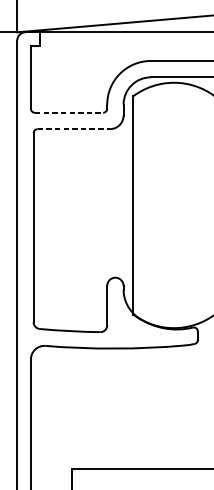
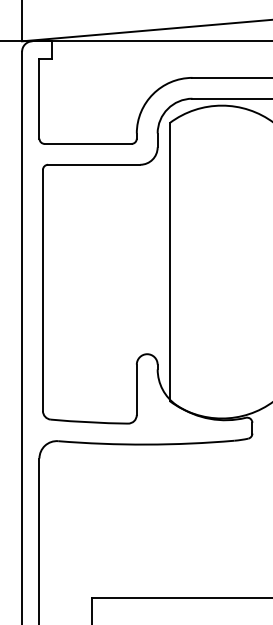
line: (69, 112) -> (88, 143), dashed -> solid
line: (74, 128) -> (94, 164), dashed -> solid

